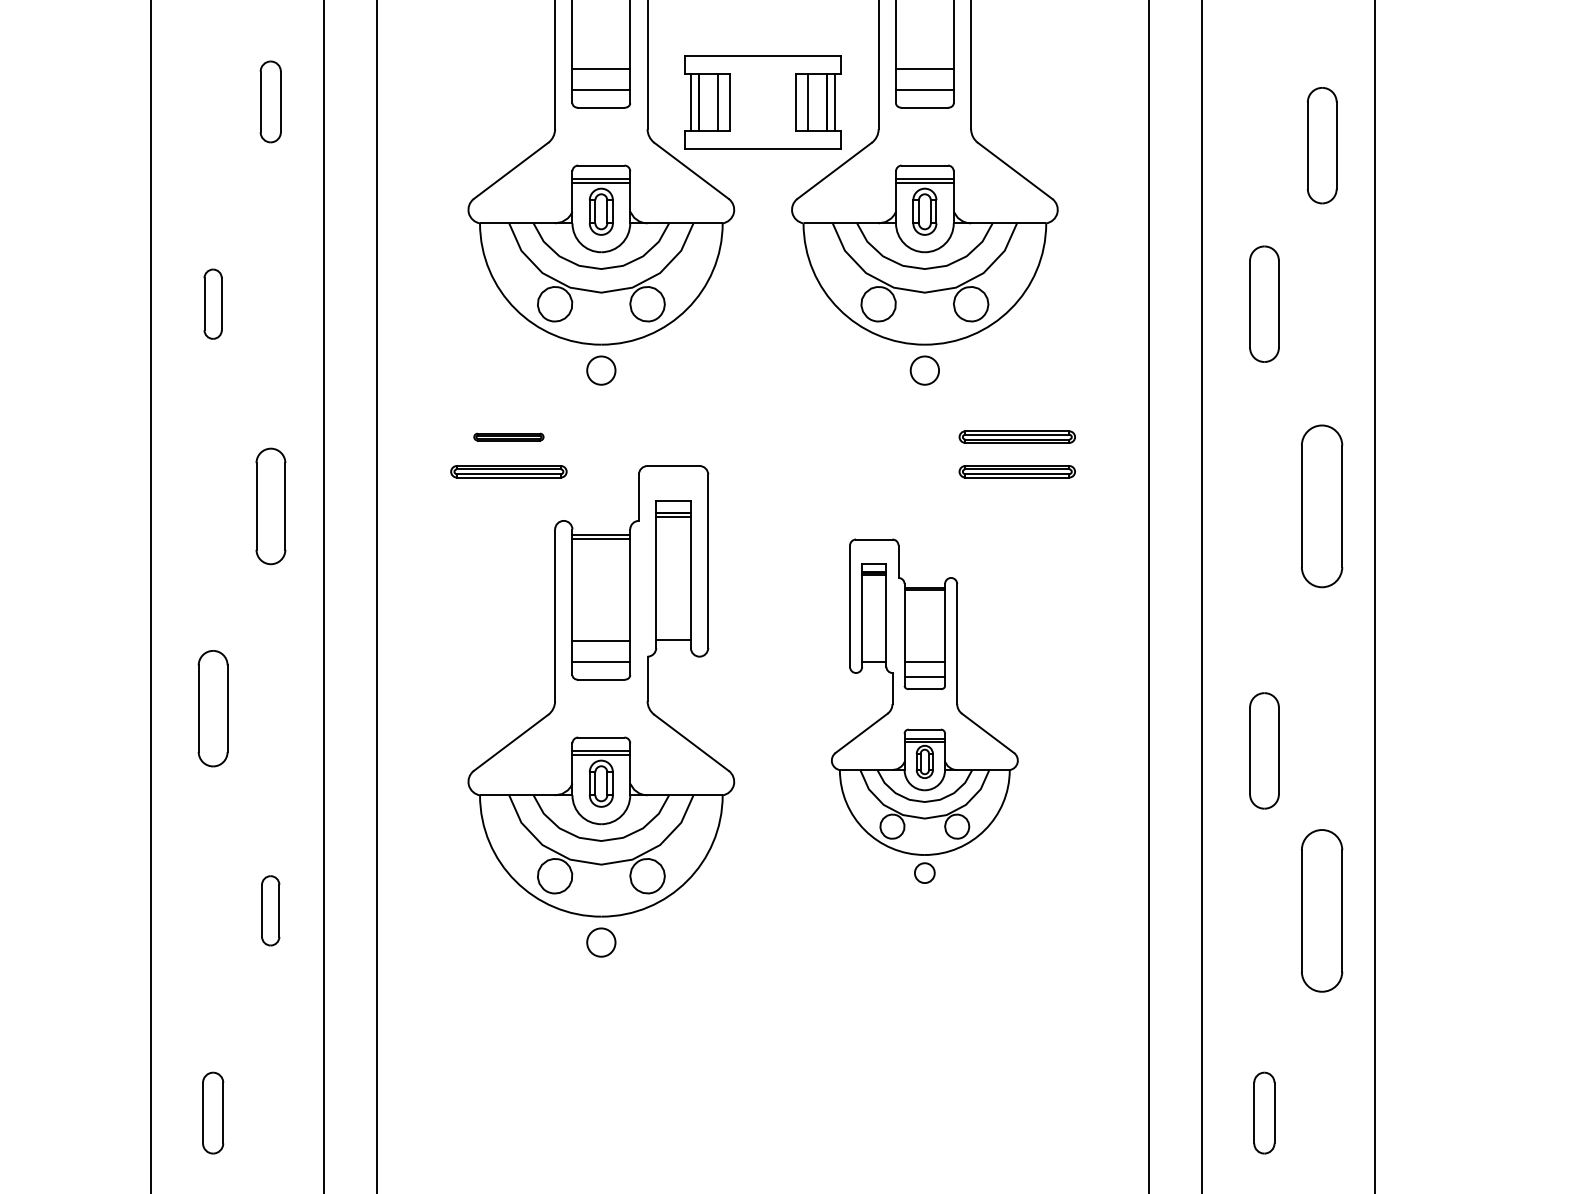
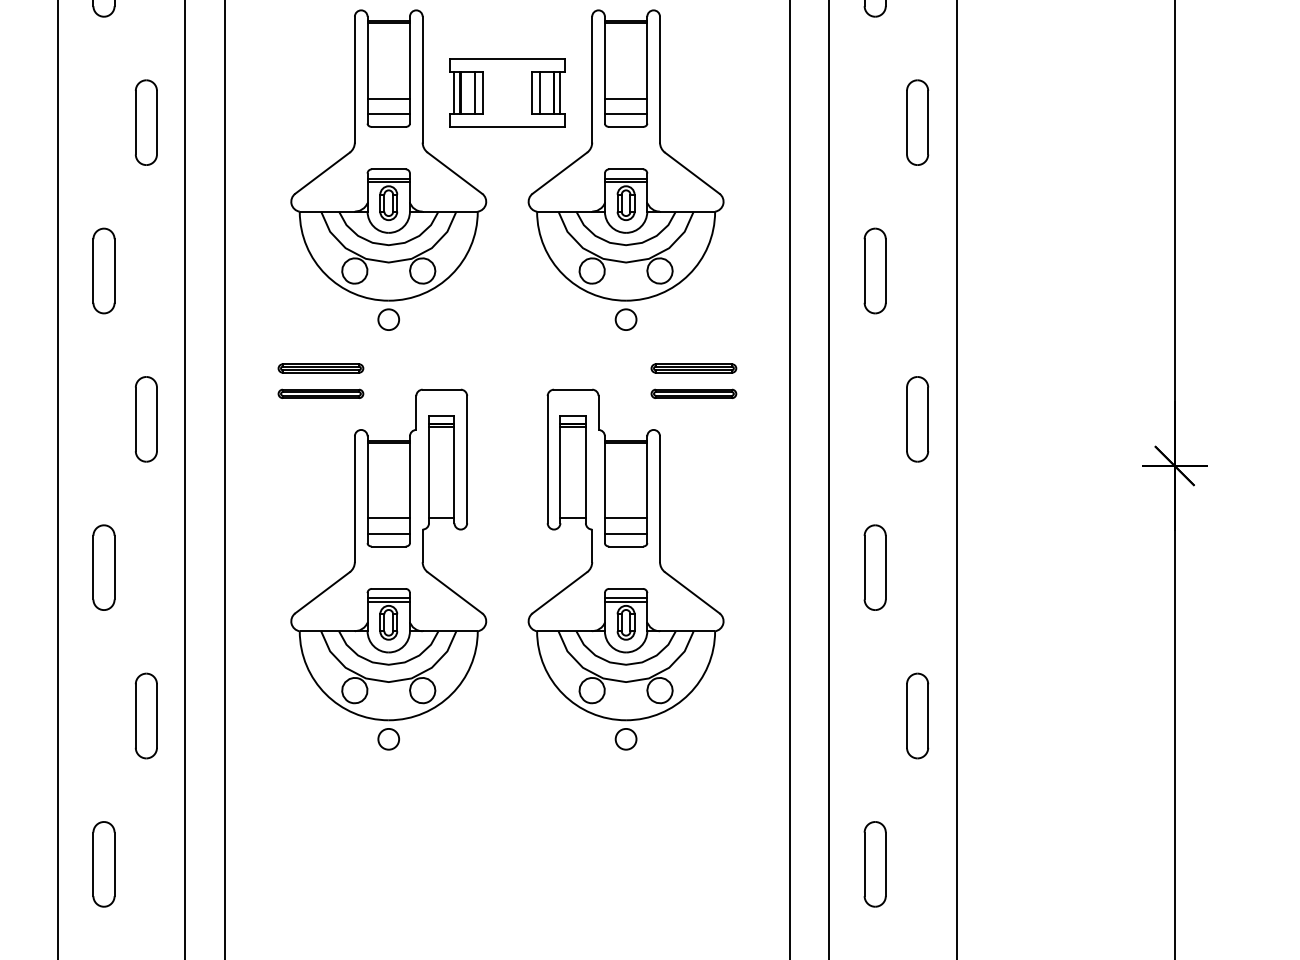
part: (269, 101) -> (145, 122), size x1.43
part: (763, 101) -> (507, 92), moved
part: (1322, 145) -> (917, 122), moved
part: (212, 303) -> (103, 270), size x1.67
part: (508, 437) -> (320, 368), size x1.67
part: (1322, 506) -> (917, 419), size x0.71
part: (924, 711) -> (625, 569), size x1.43
part: (1263, 750) -> (874, 567), moved
part: (269, 910) -> (145, 715), size x1.67
part: (1322, 910) -> (917, 715), size x0.71
part: (212, 1113) -> (103, 864), size x1.43
part: (1263, 1113) -> (874, 864), size x1.43

